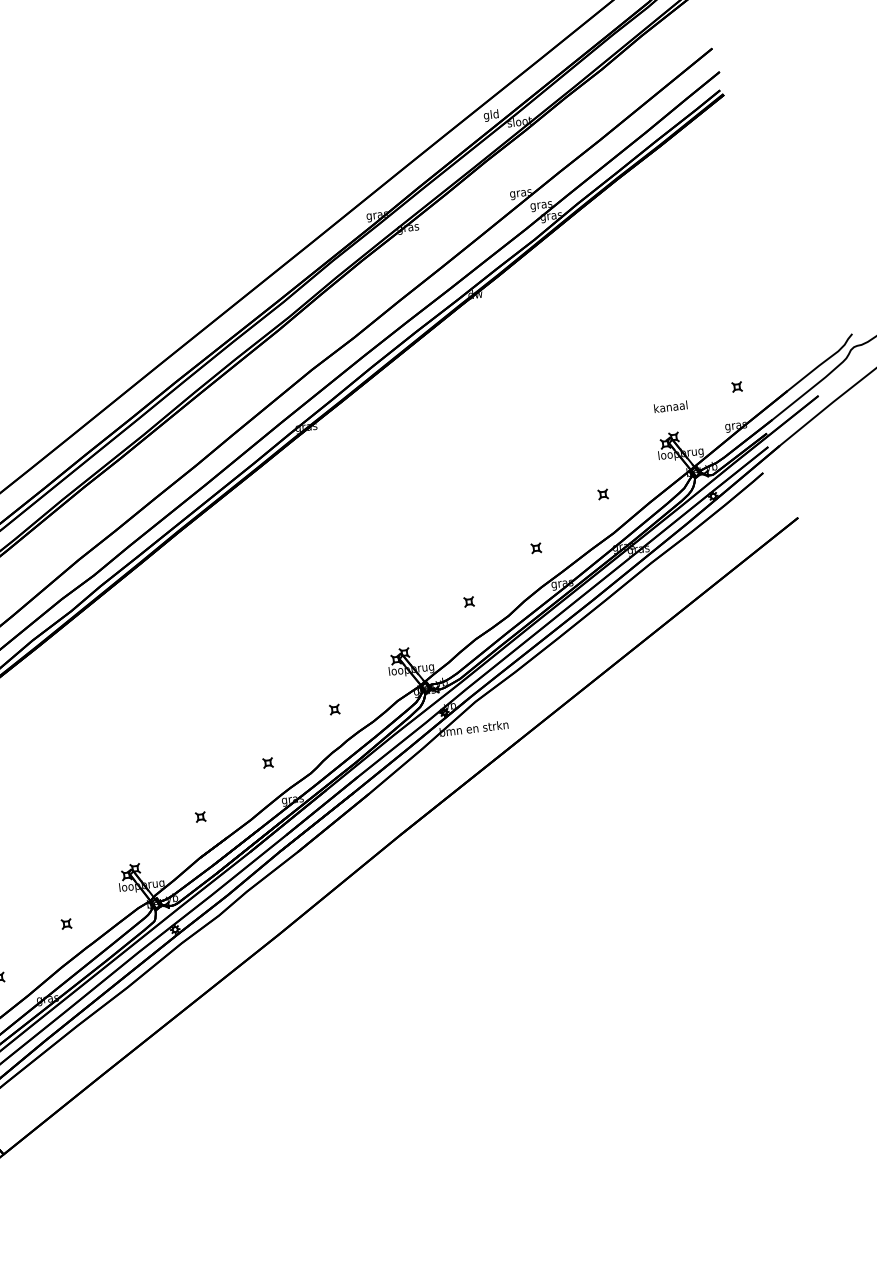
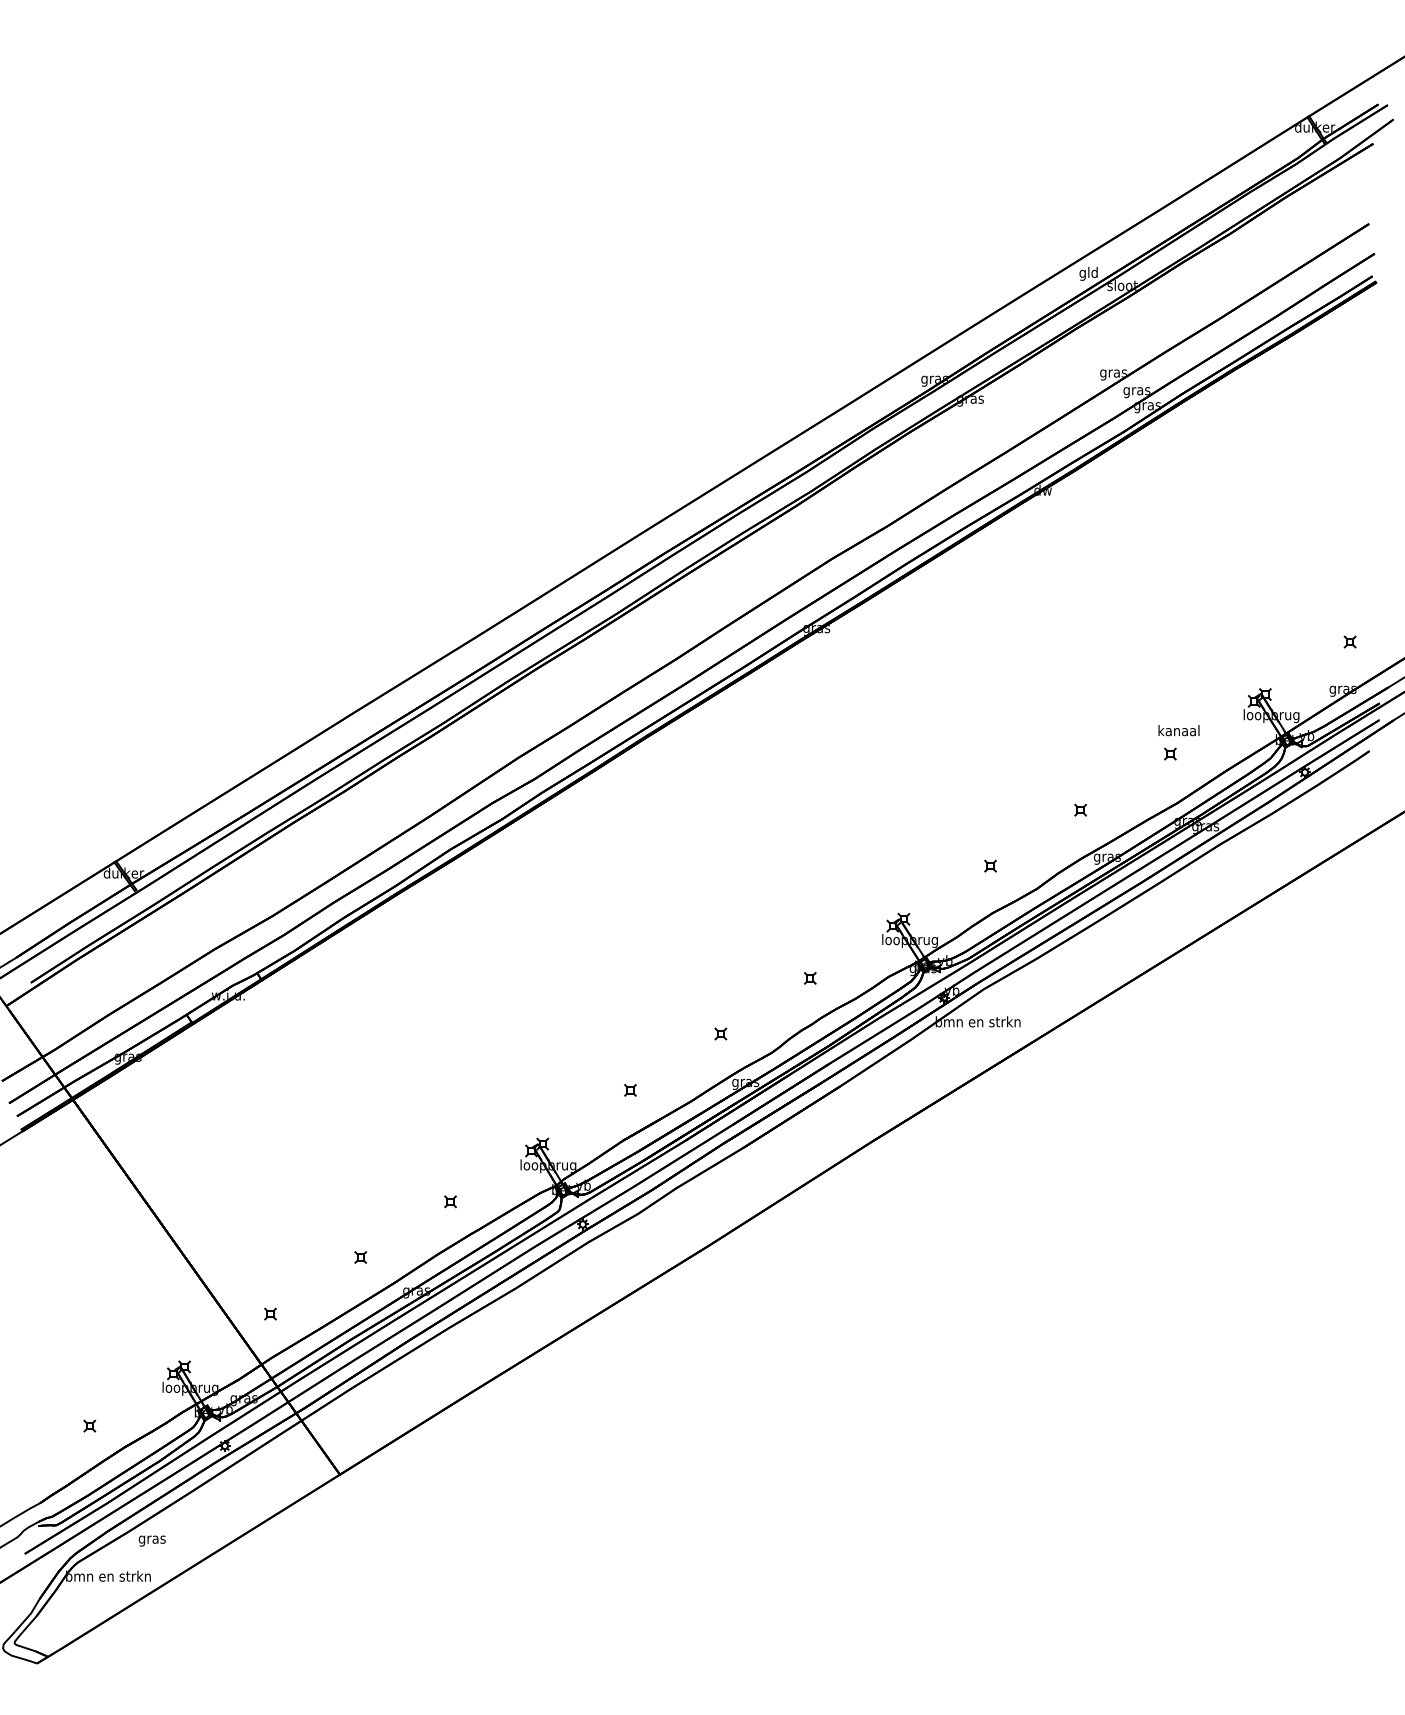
text: (670, 406) -> (1178, 730), moved

